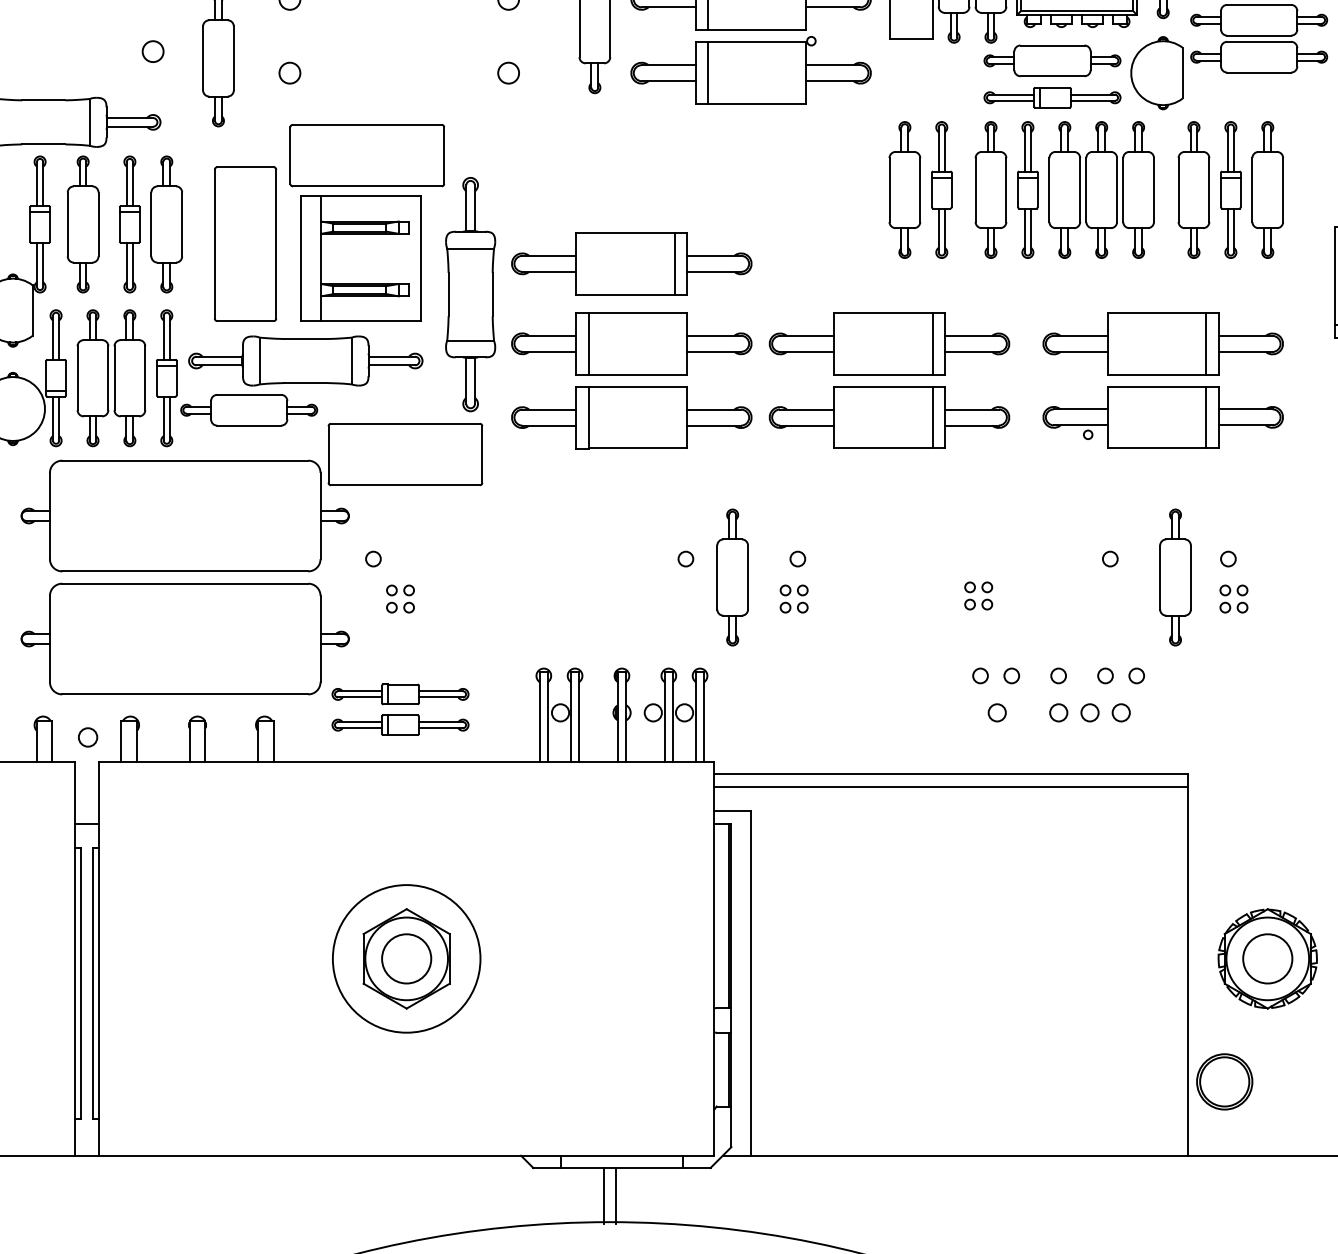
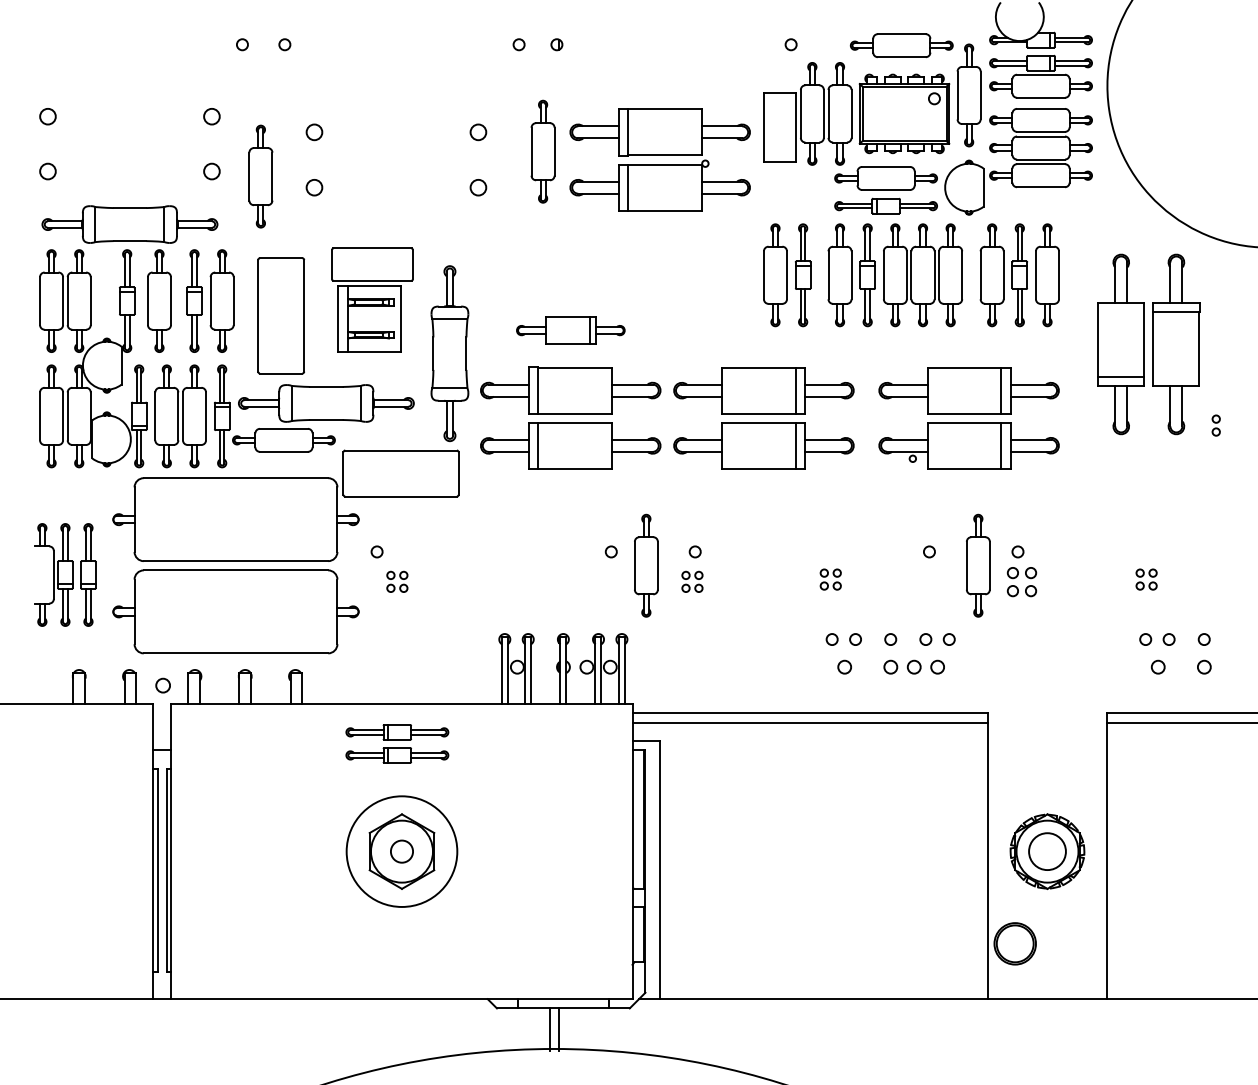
part: (367, 222) -> (372, 299), size x0.7
part: (631, 263) -> (570, 330), size x0.6
part: (1234, 598) -> (1022, 581), size x1.4
part: (400, 709) -> (397, 743), moved
circle: (406, 958) -> (401, 851), size x0.6

